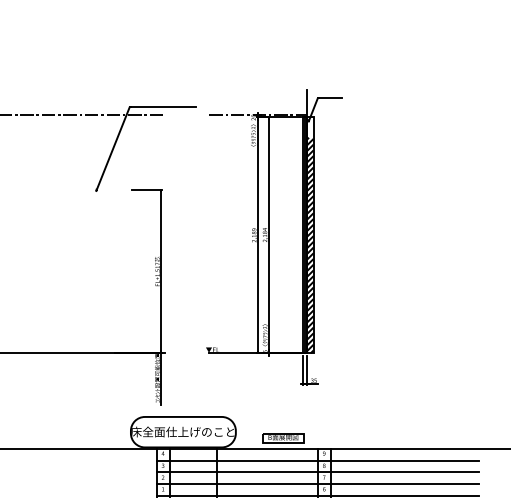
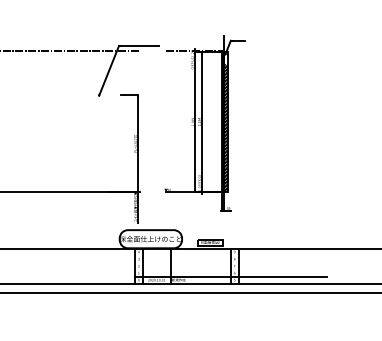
line: (317, 461) -> (230, 256), removed
line: (317, 473) -> (230, 263), removed
line: (317, 483) -> (230, 269), removed

